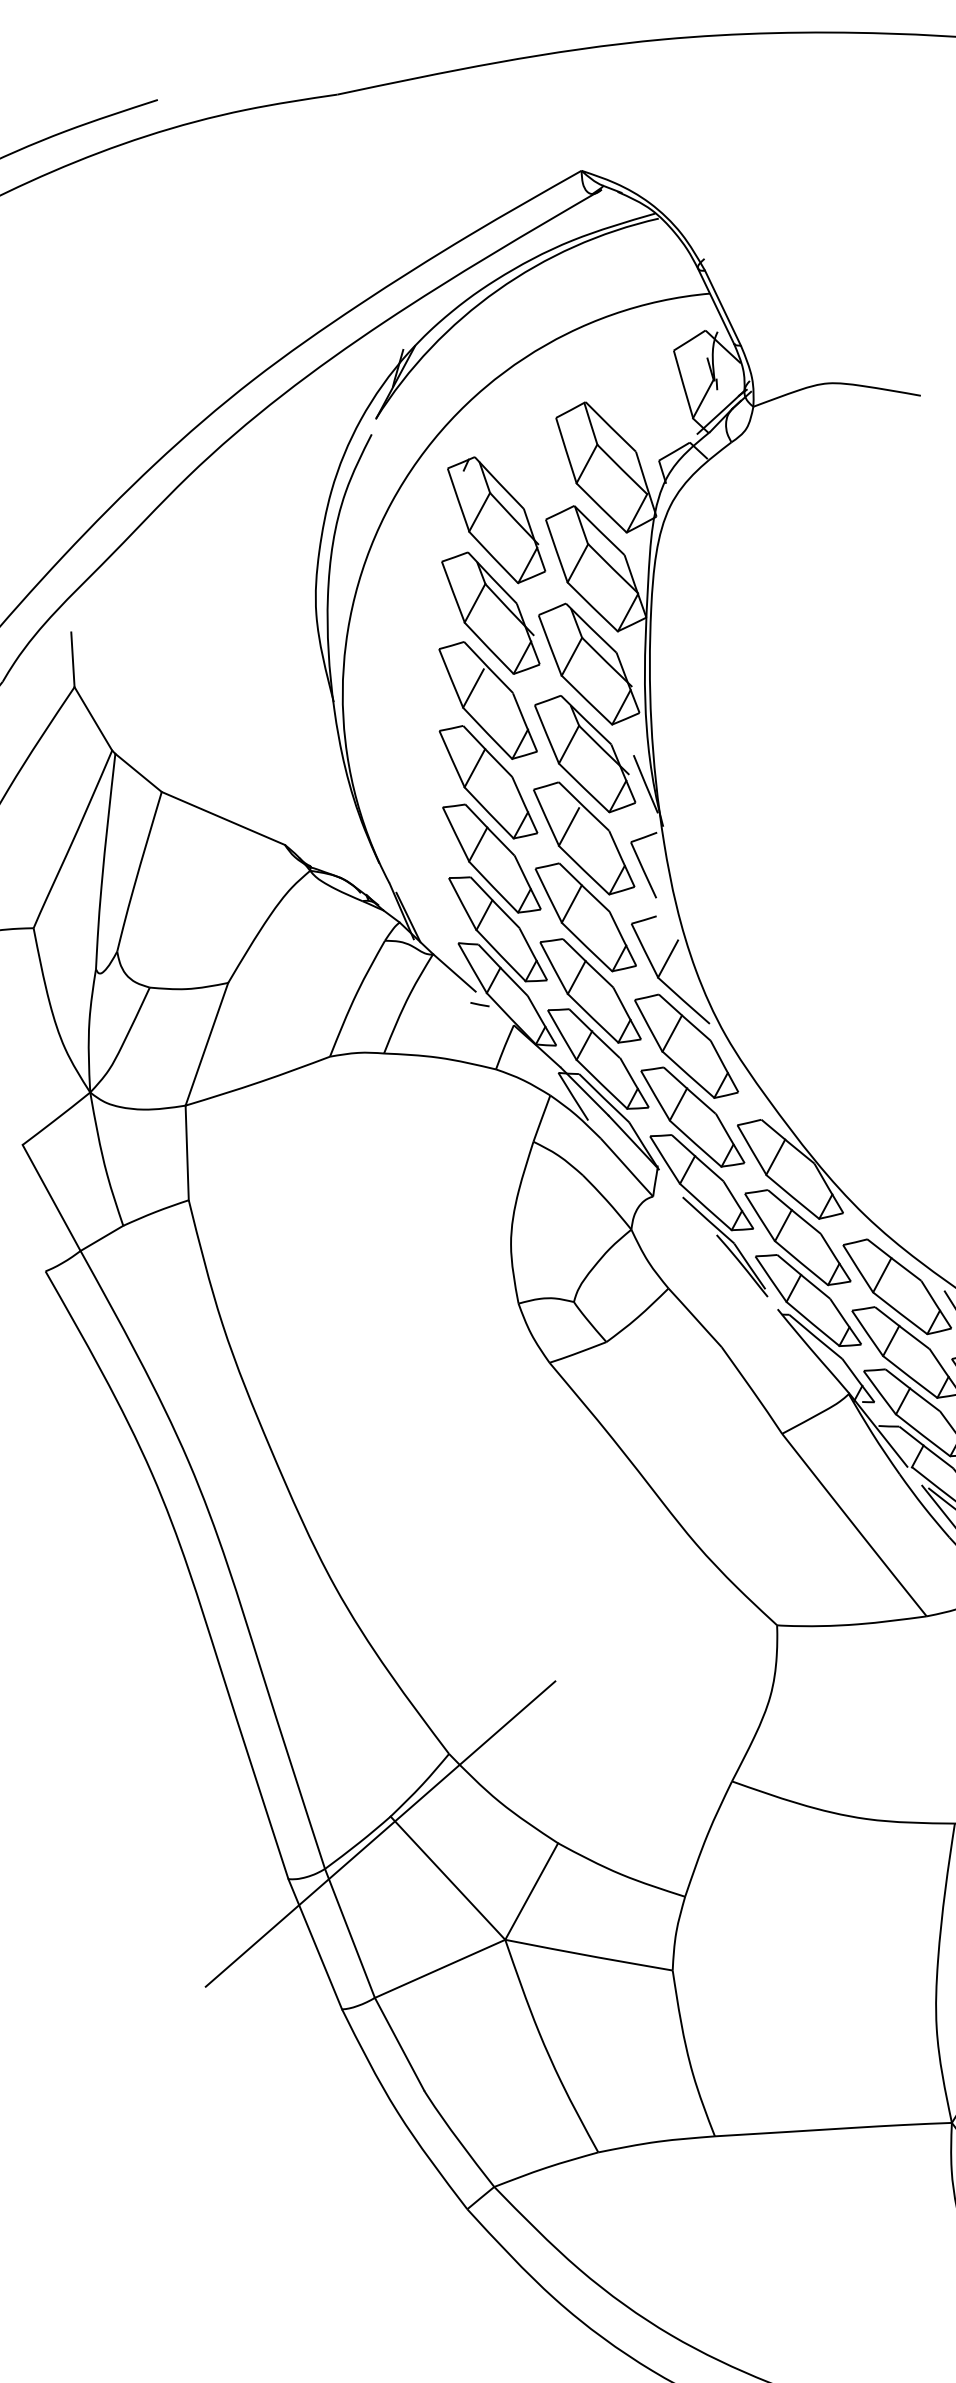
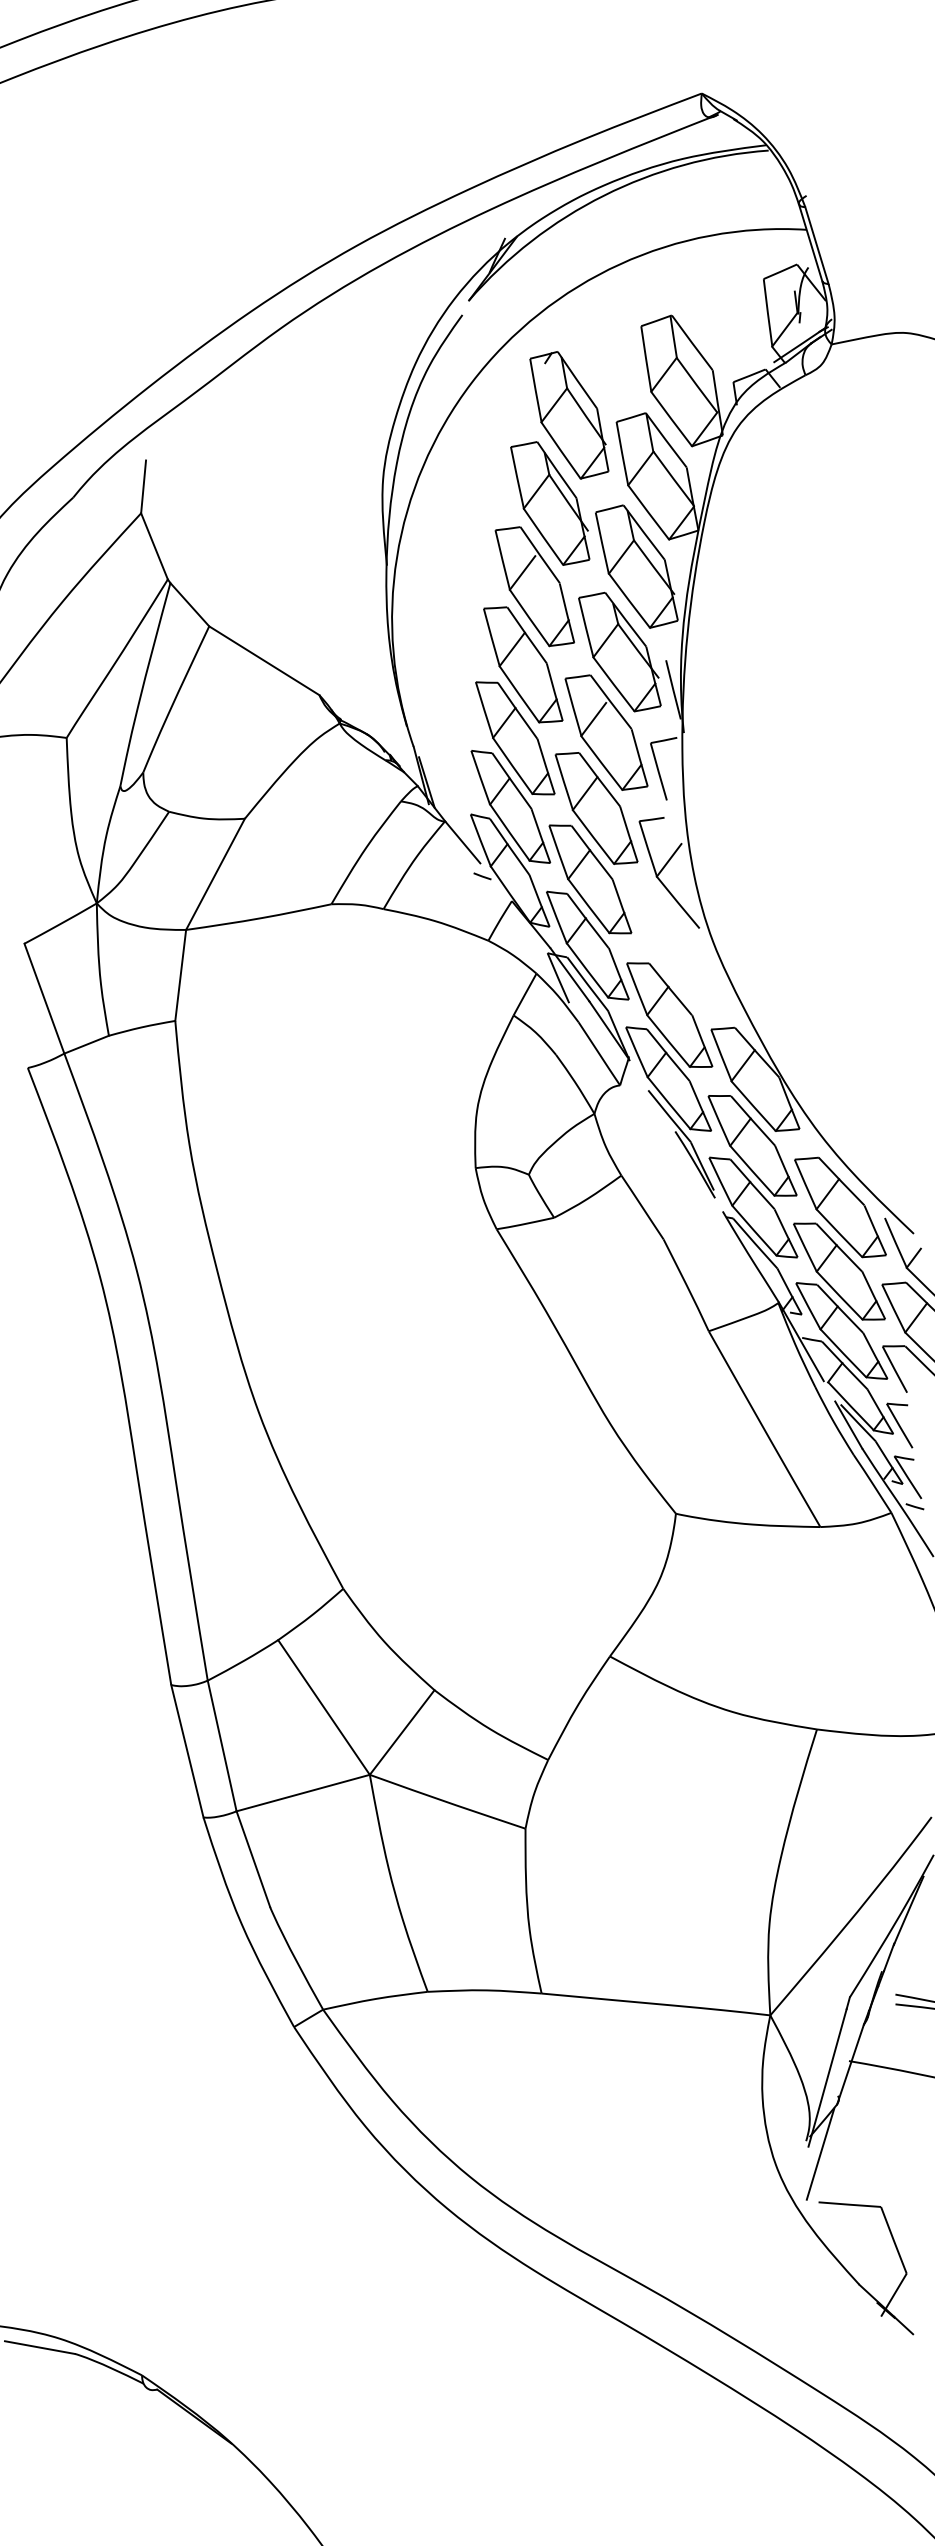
part: (685, 1046) -> (673, 946), removed
line: (379, 1833) -> (265, 1654), removed

